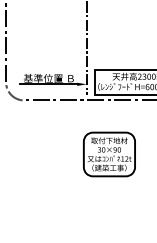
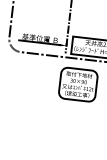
part: (109, 154) -> (78, 84), moved

